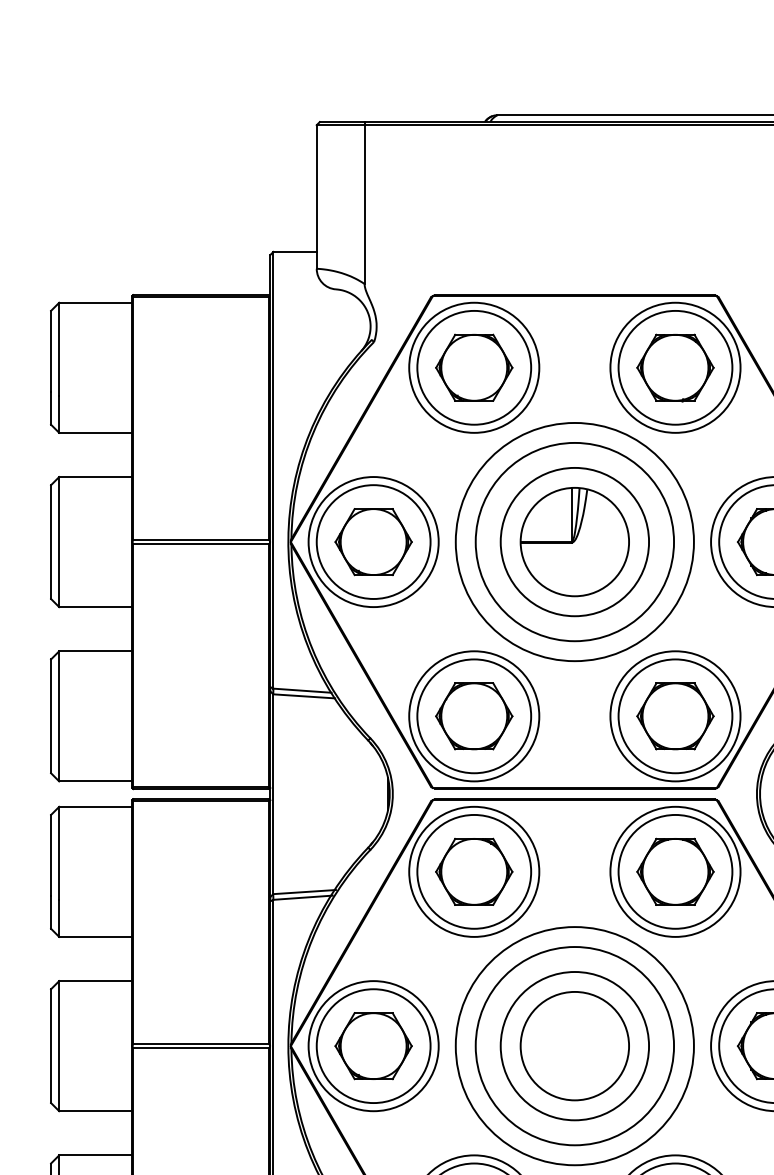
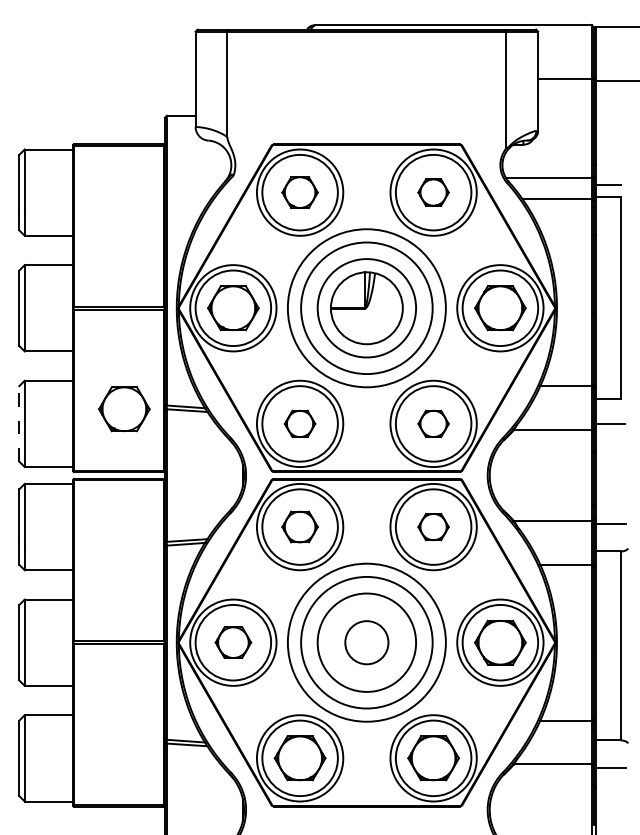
part: (473, 367) -> (299, 192), size x0.7
part: (675, 367) -> (433, 192), size x0.6
part: (209, 694) -> (124, 409), added
line: (51, 715) -> (19, 423), solid -> dashed
part: (473, 715) -> (299, 423), size x0.6
part: (675, 715) -> (433, 423), size x0.6
part: (473, 870) -> (299, 526), size x0.7
part: (675, 870) -> (433, 526), size x0.6
part: (373, 1045) -> (233, 642), size x0.7
circle: (574, 1045) -> (366, 642), size x0.6

